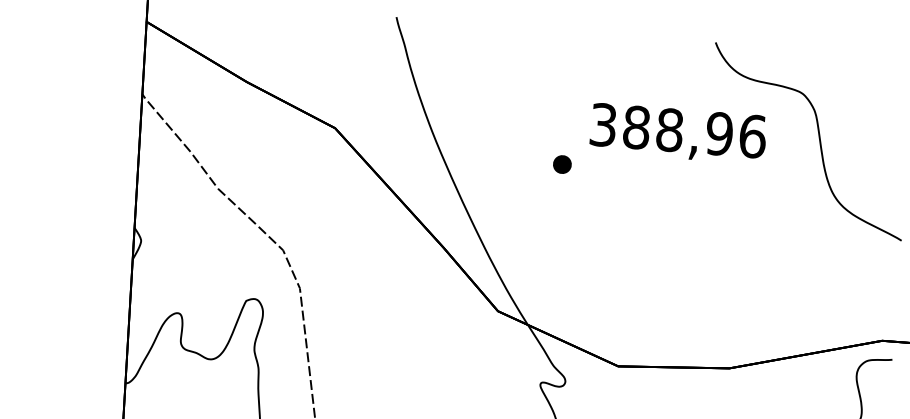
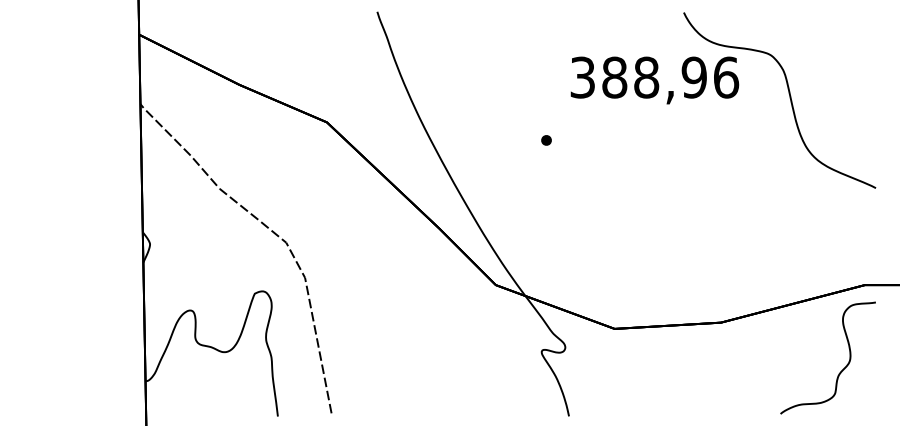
text: (677, 133) -> (654, 80), moved
part: (562, 164) -> (546, 140), size x0.6

